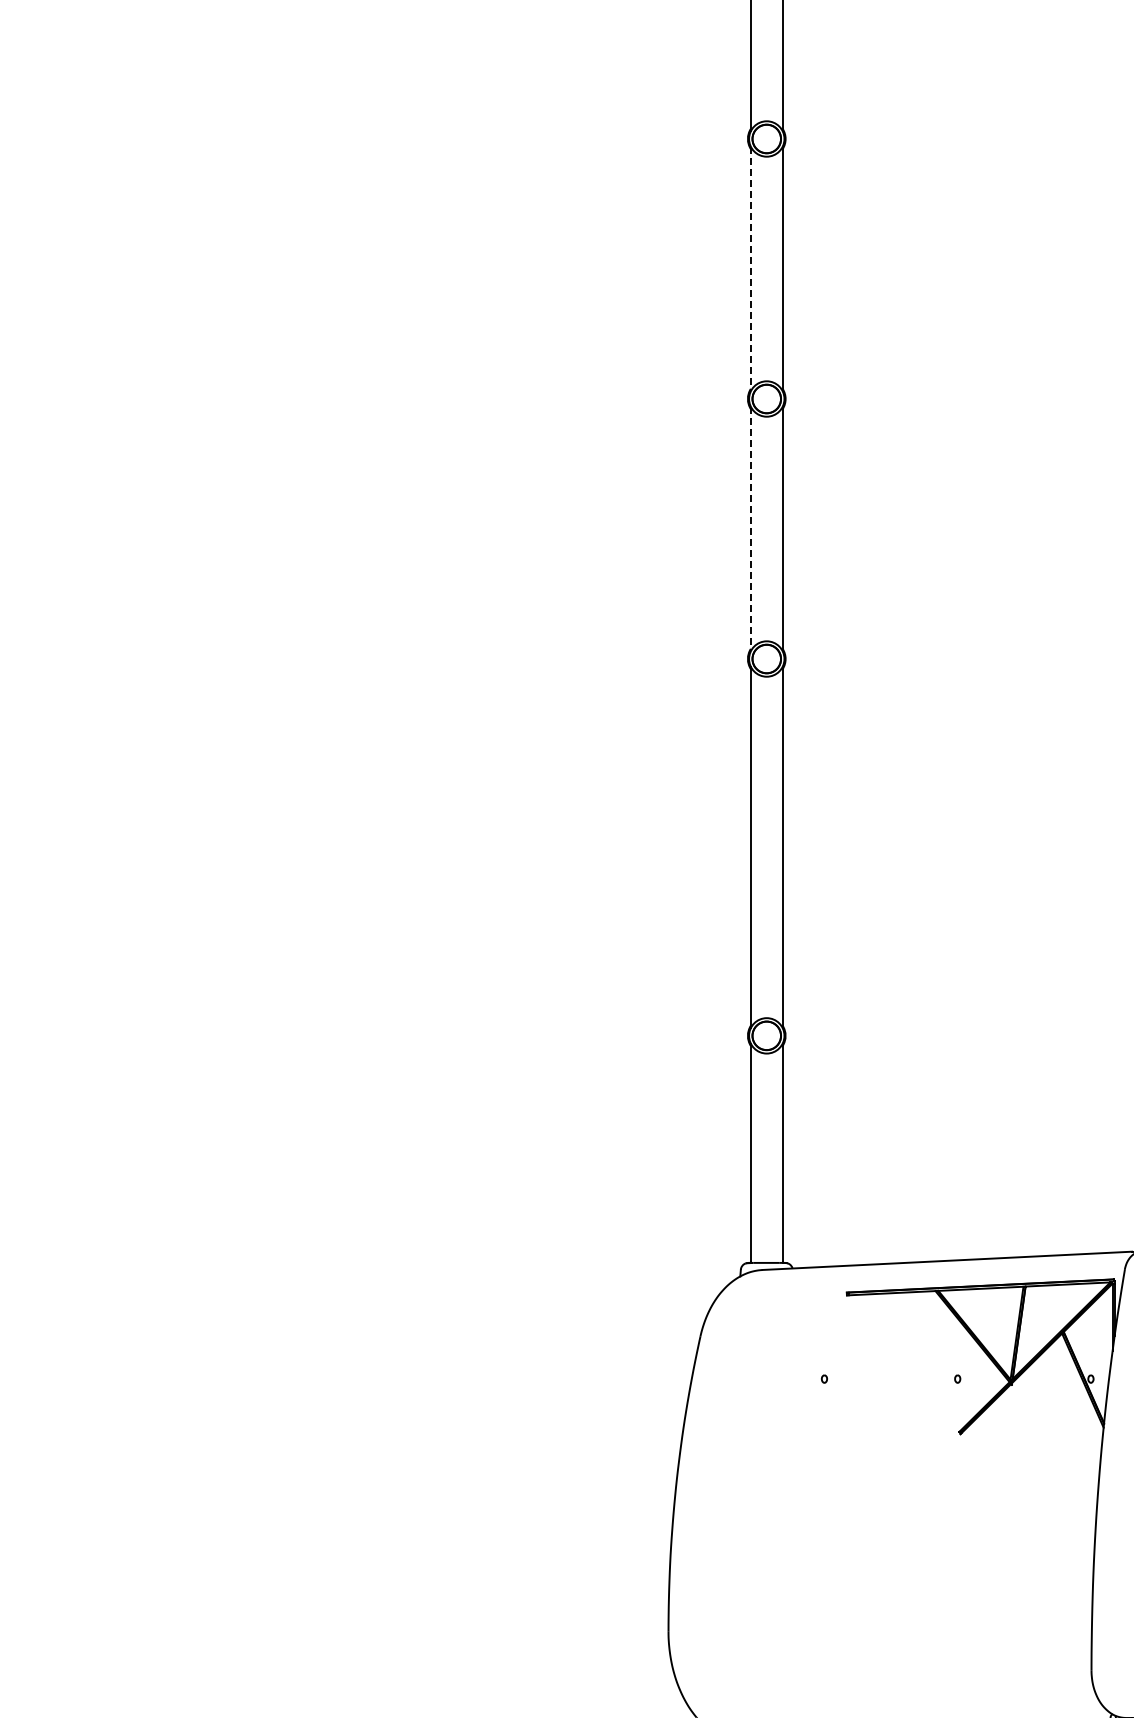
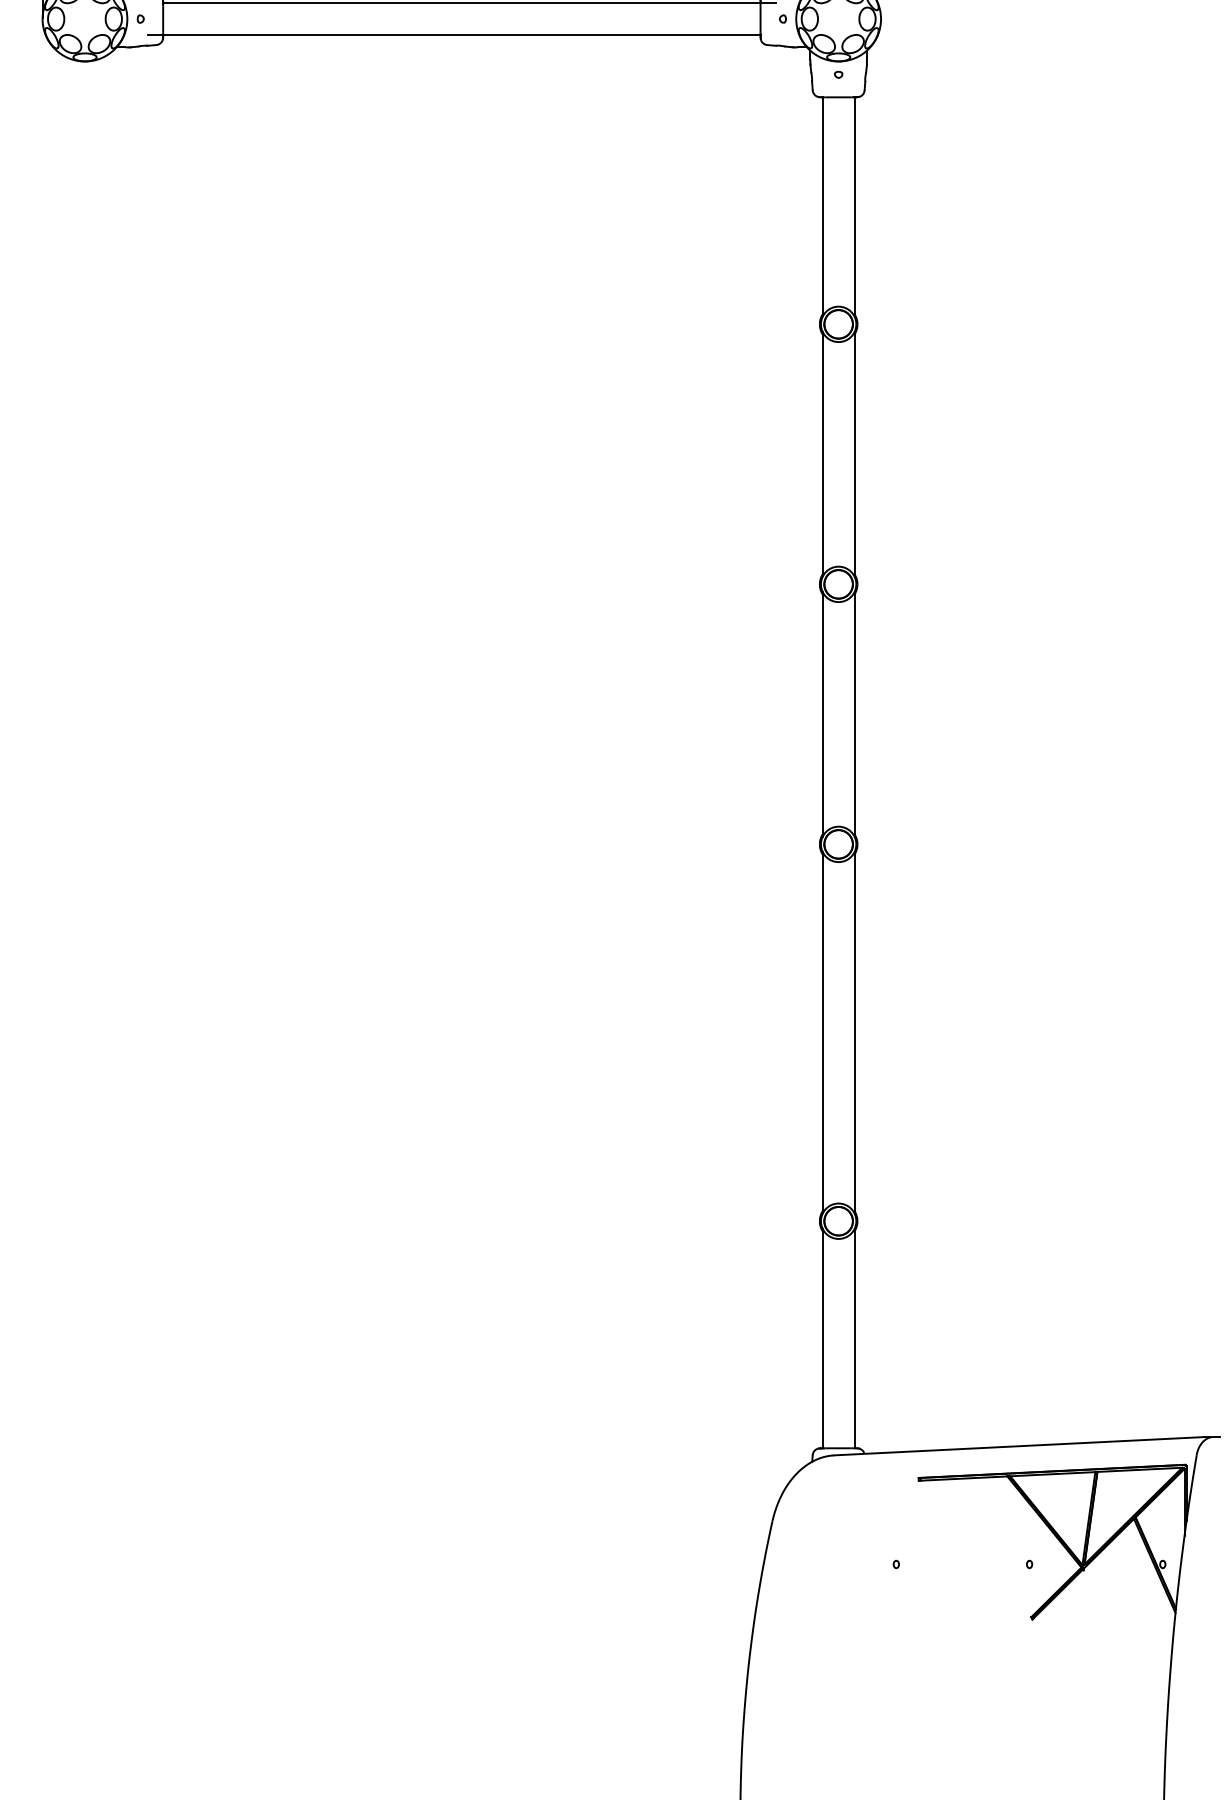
line: (750, 269) -> (822, 454), dashed -> solid
line: (750, 529) -> (822, 714), dashed -> solid

